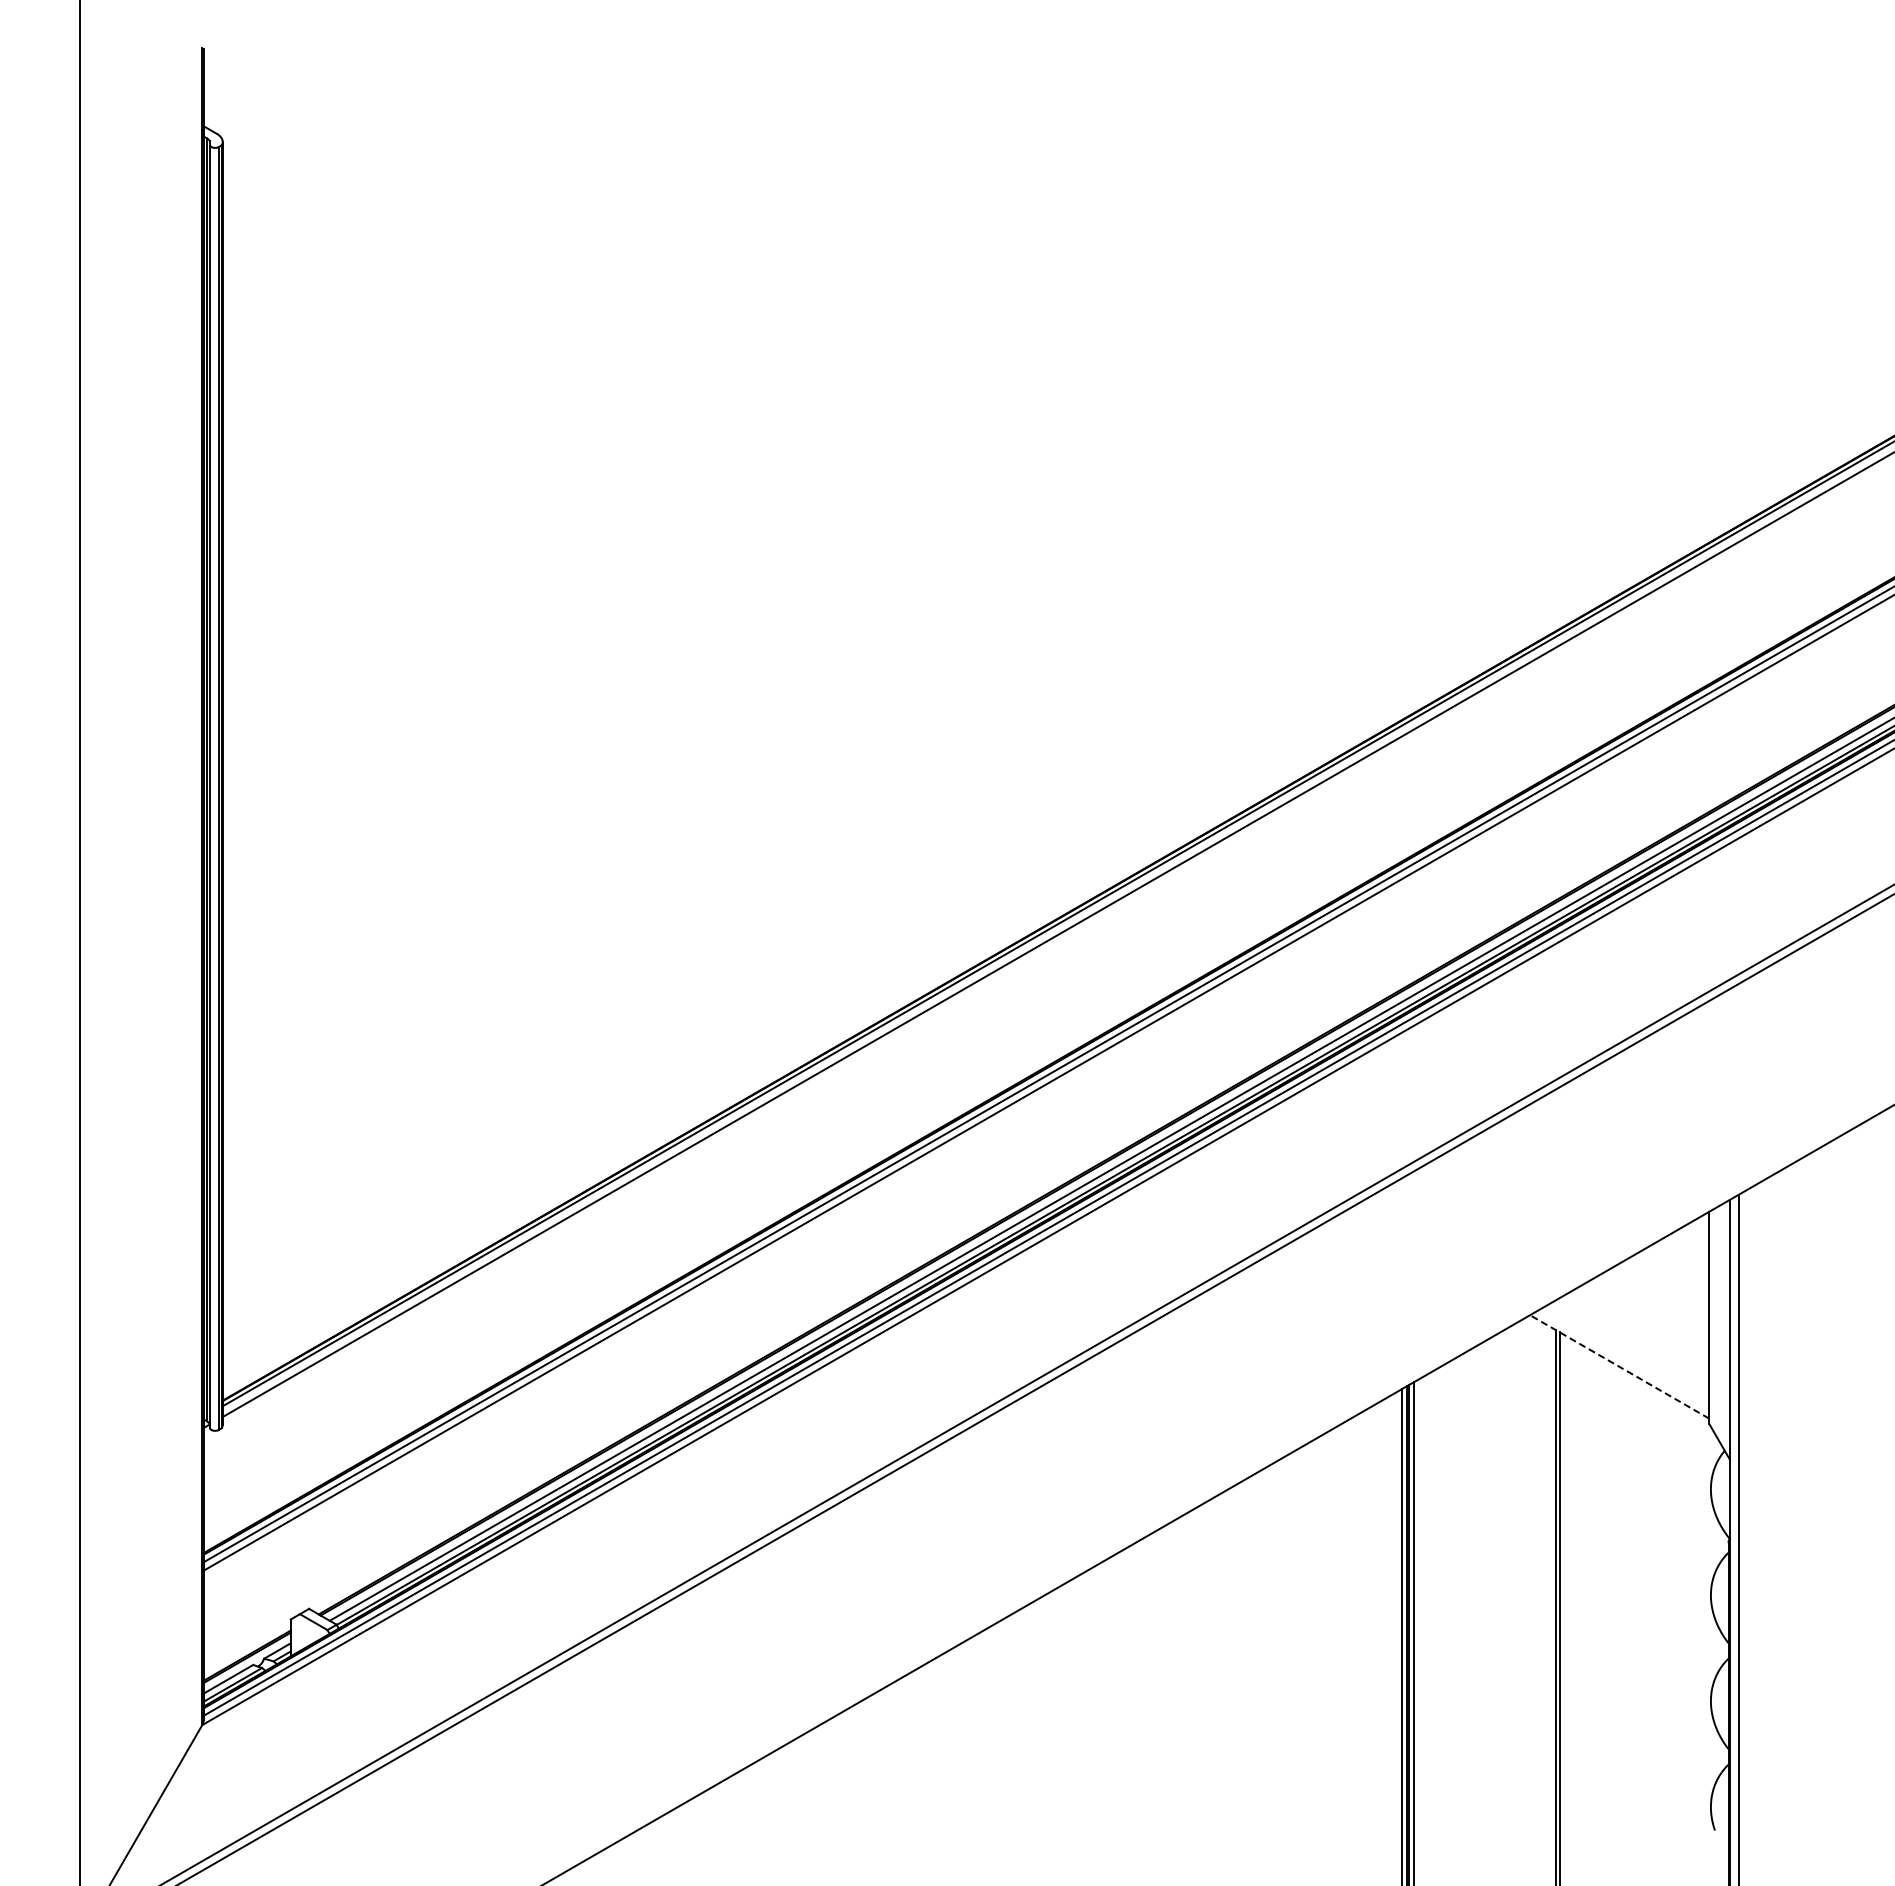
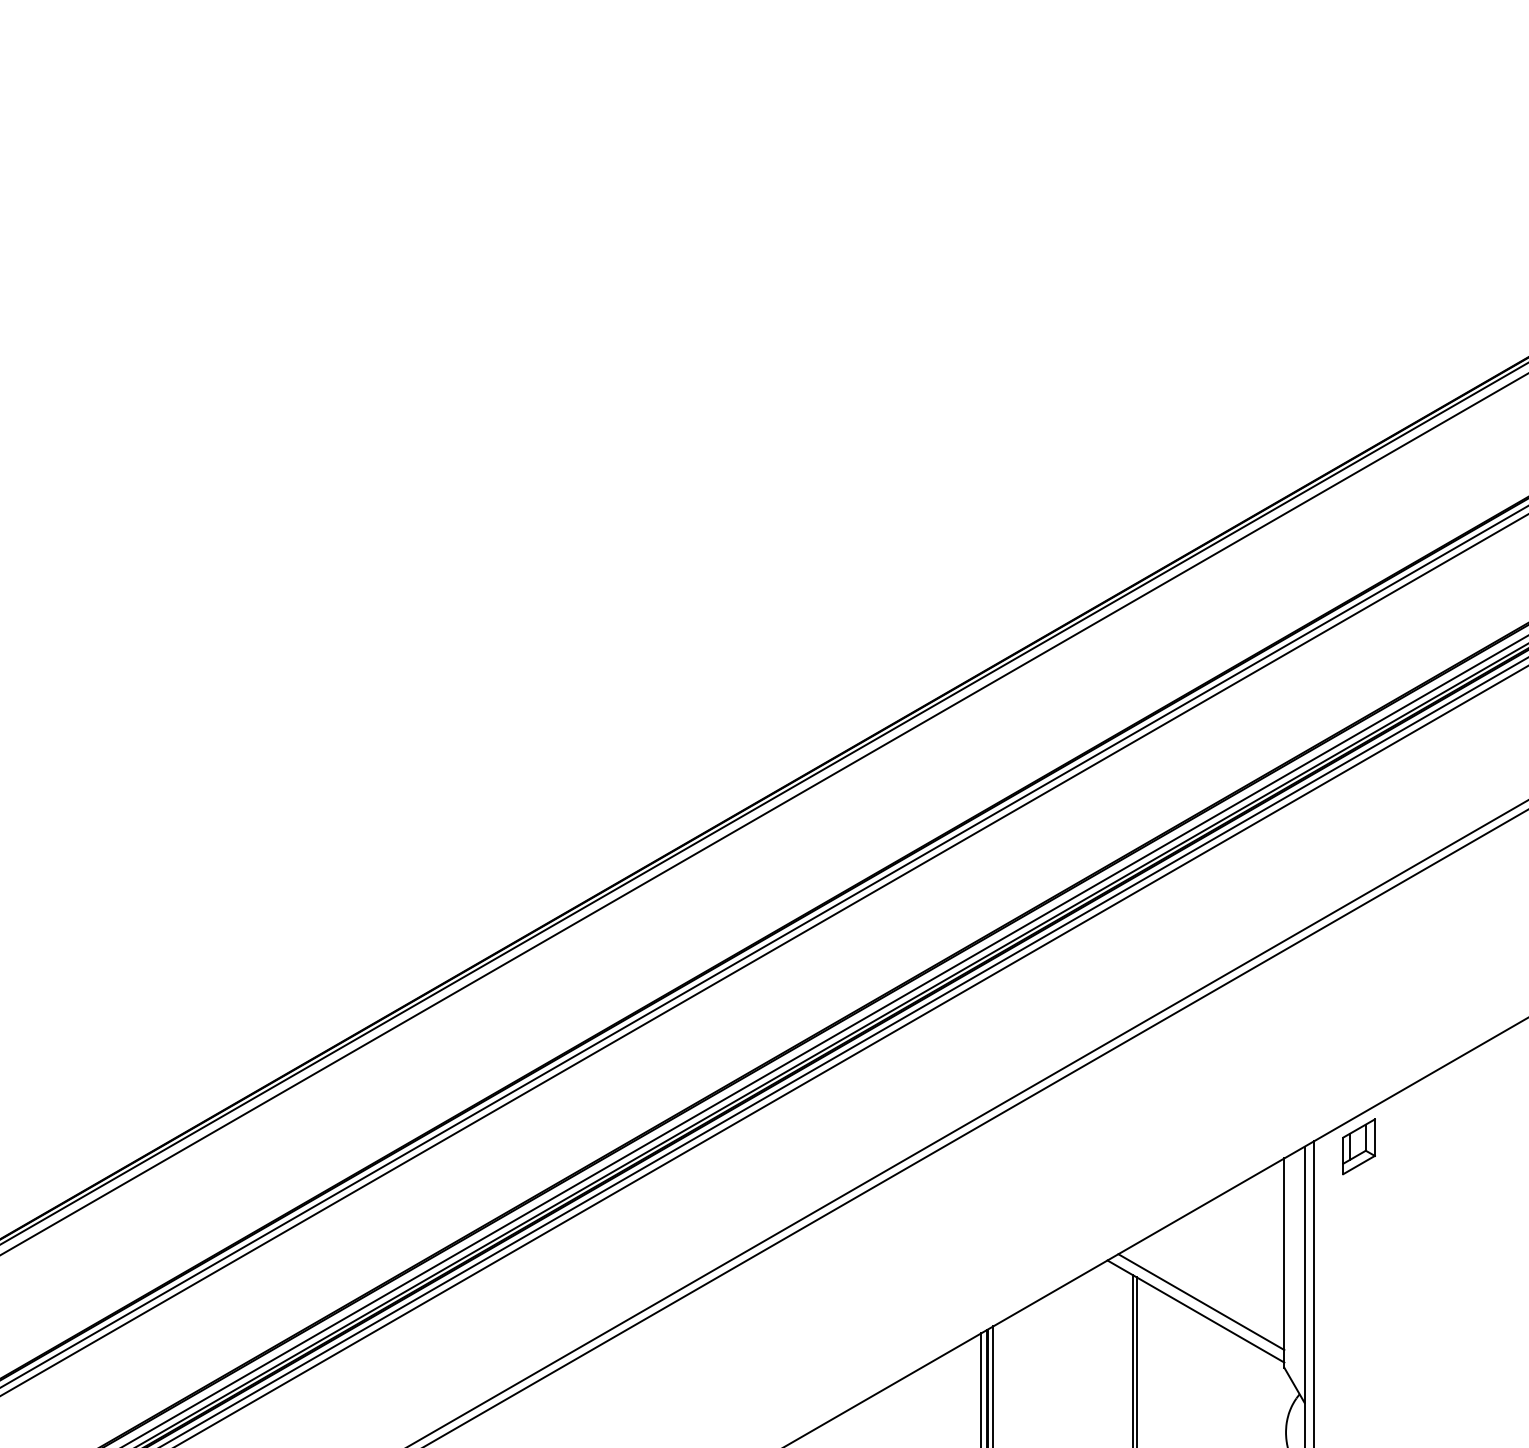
part: (1784, 1199) -> (1358, 1146), added
line: (1625, 1356) -> (1201, 1301), added
line: (1619, 1366) -> (1195, 1311), dashed -> solid

